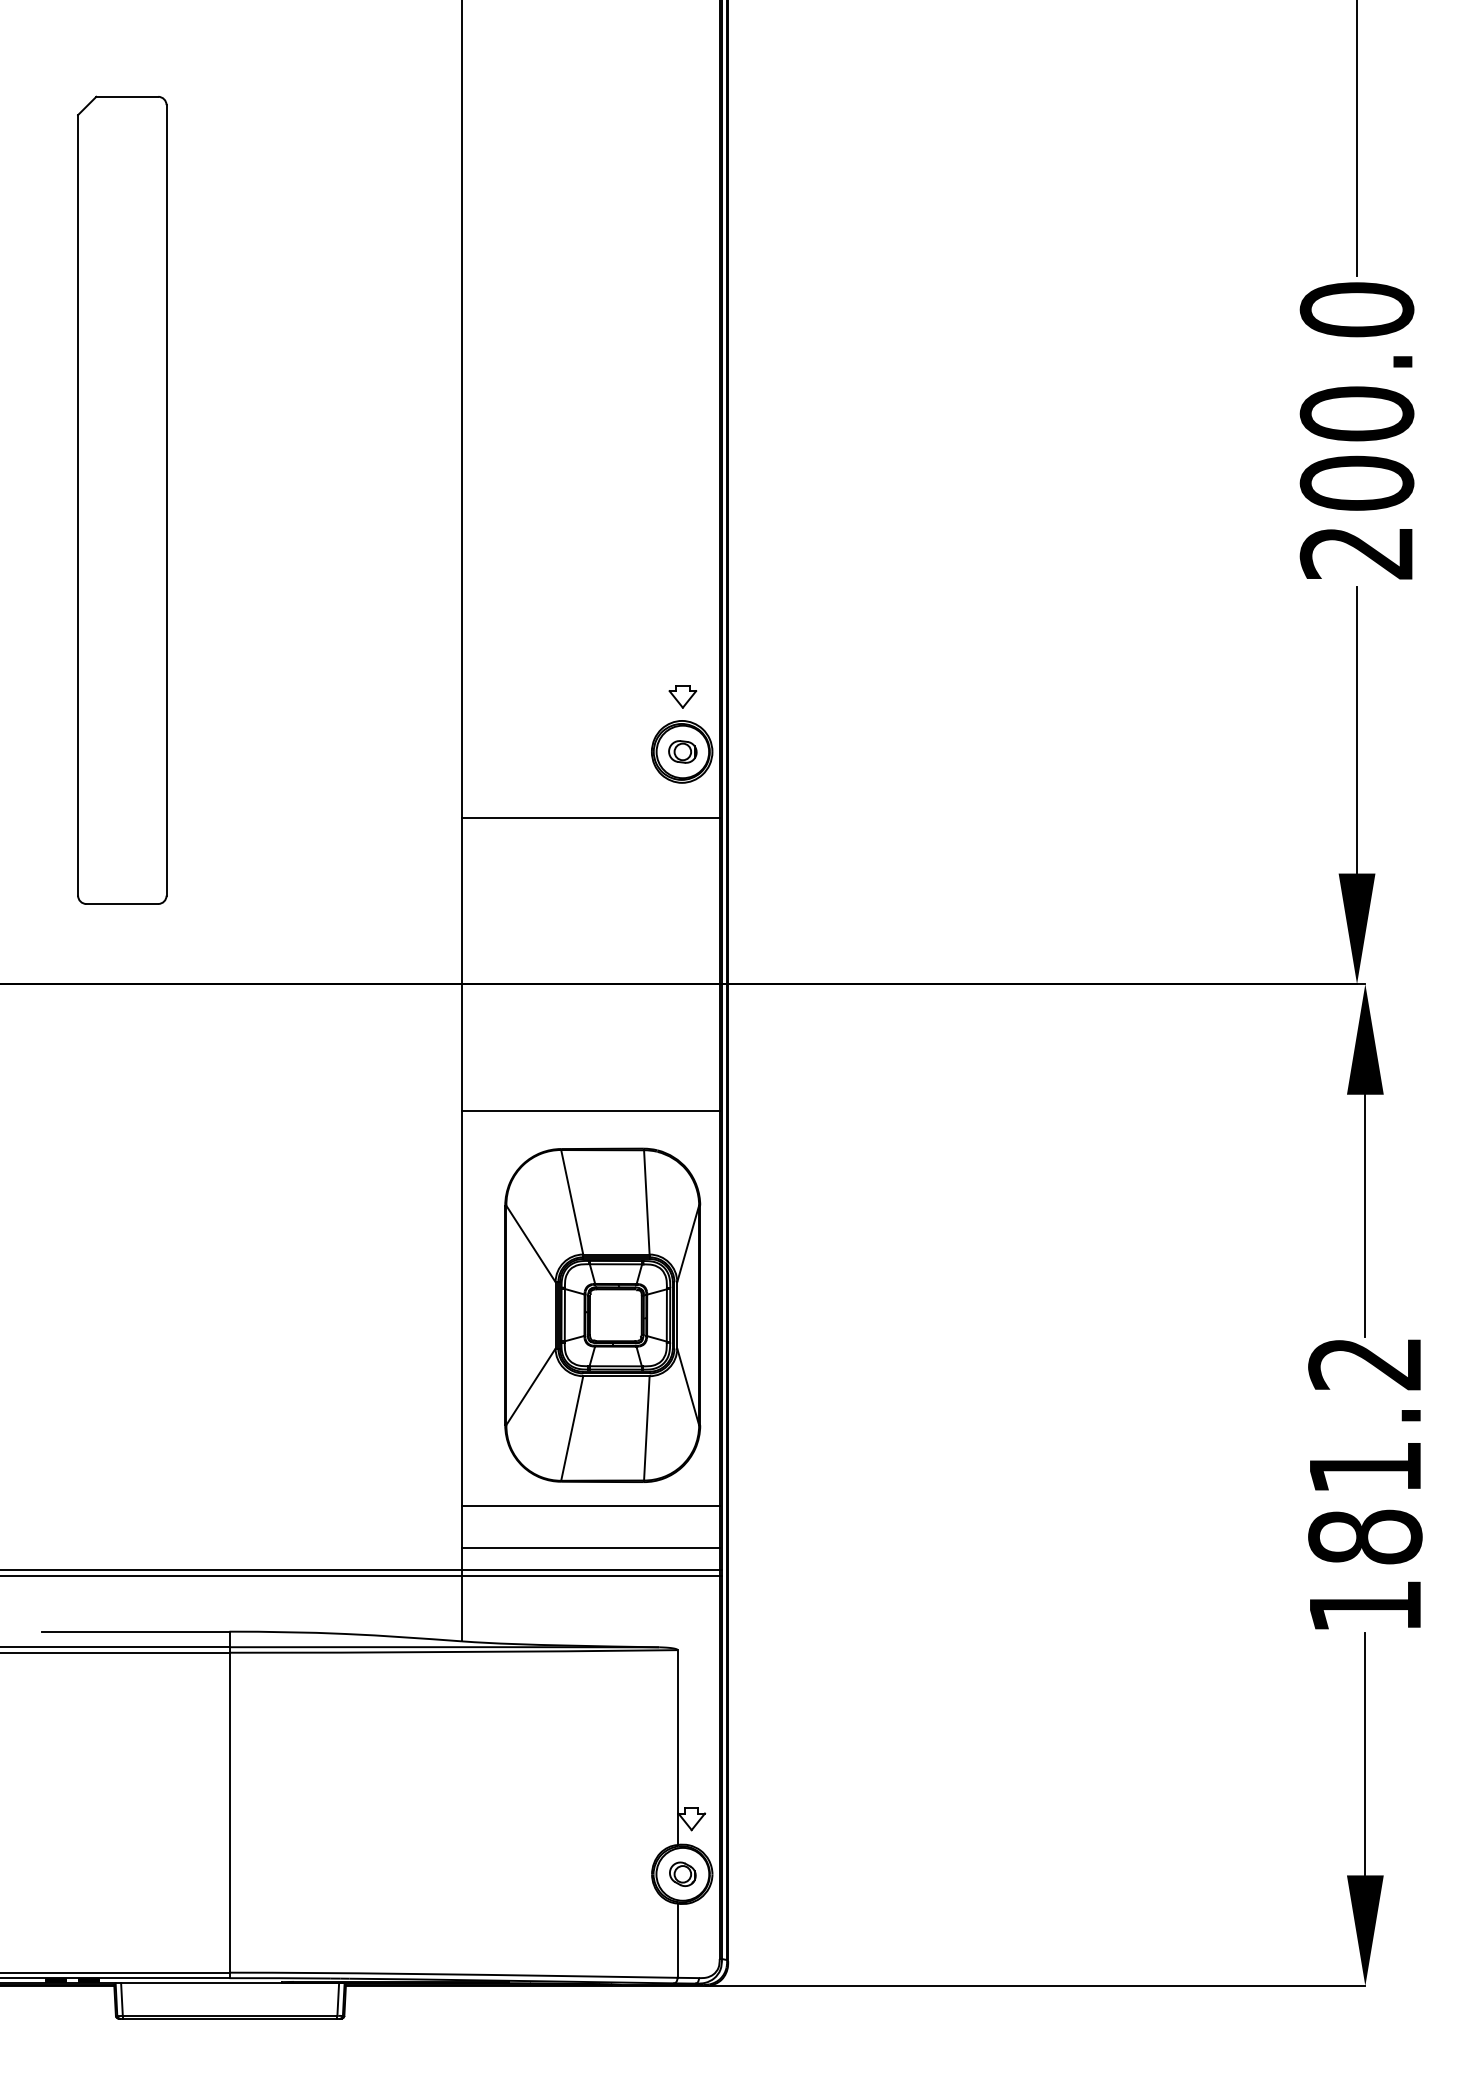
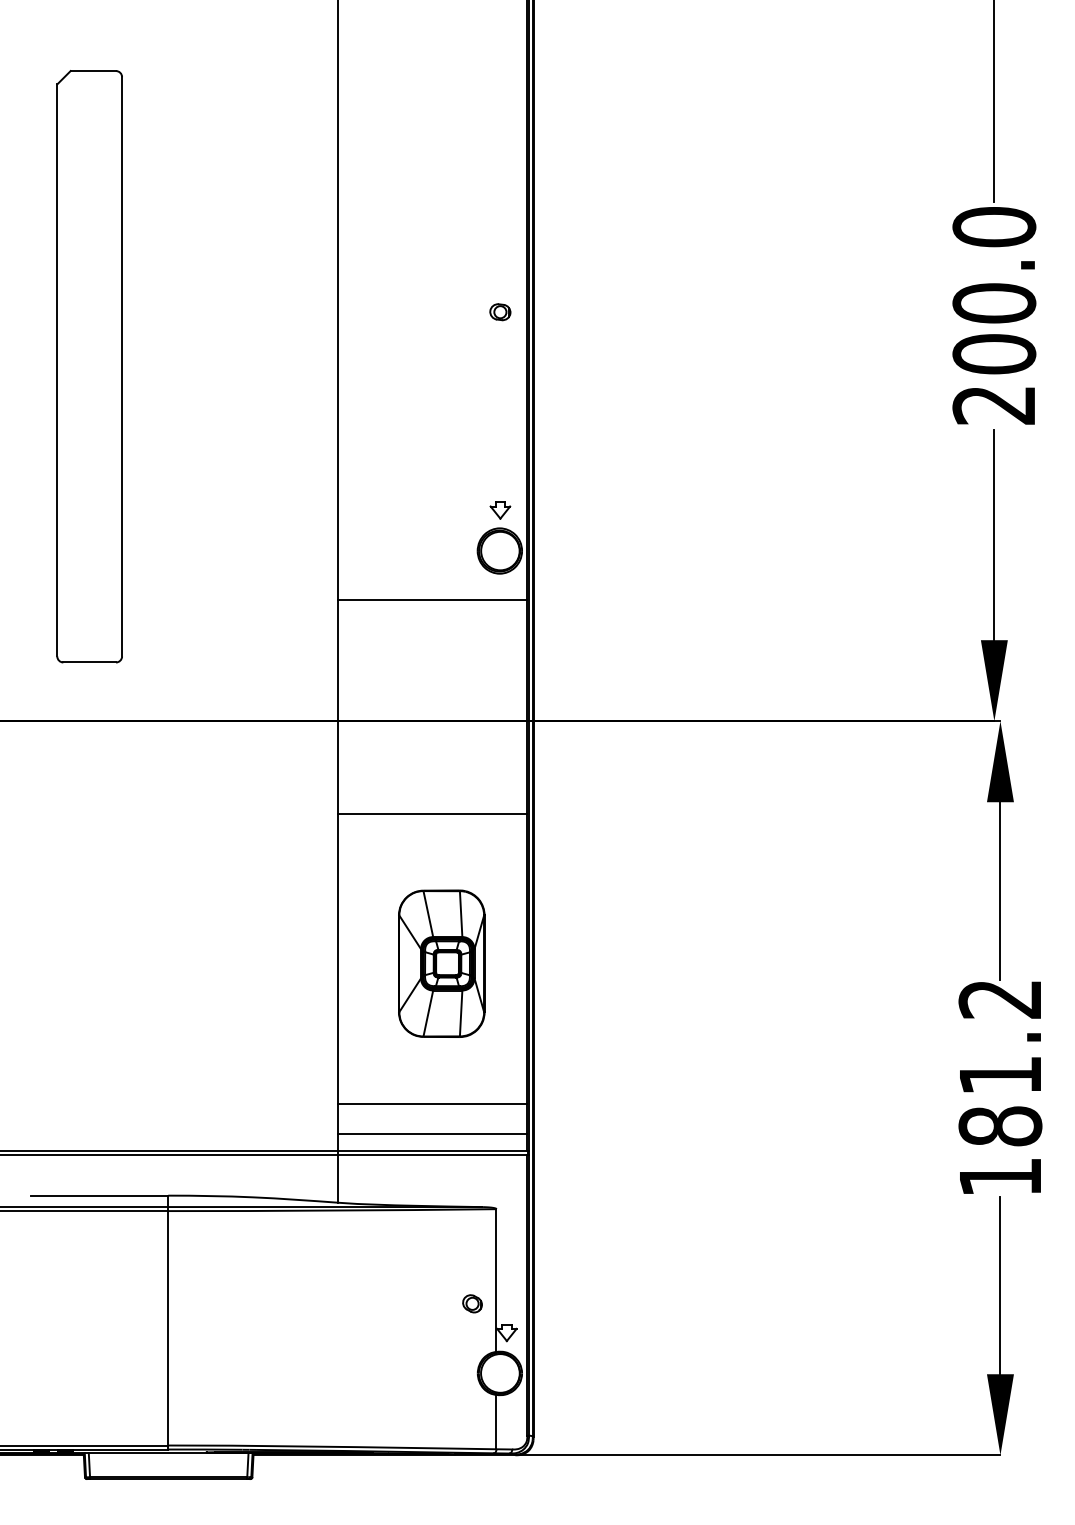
part: (682, 751) -> (500, 311), moved
part: (602, 1314) -> (441, 963), size x0.6
part: (682, 1873) -> (472, 1303), moved

